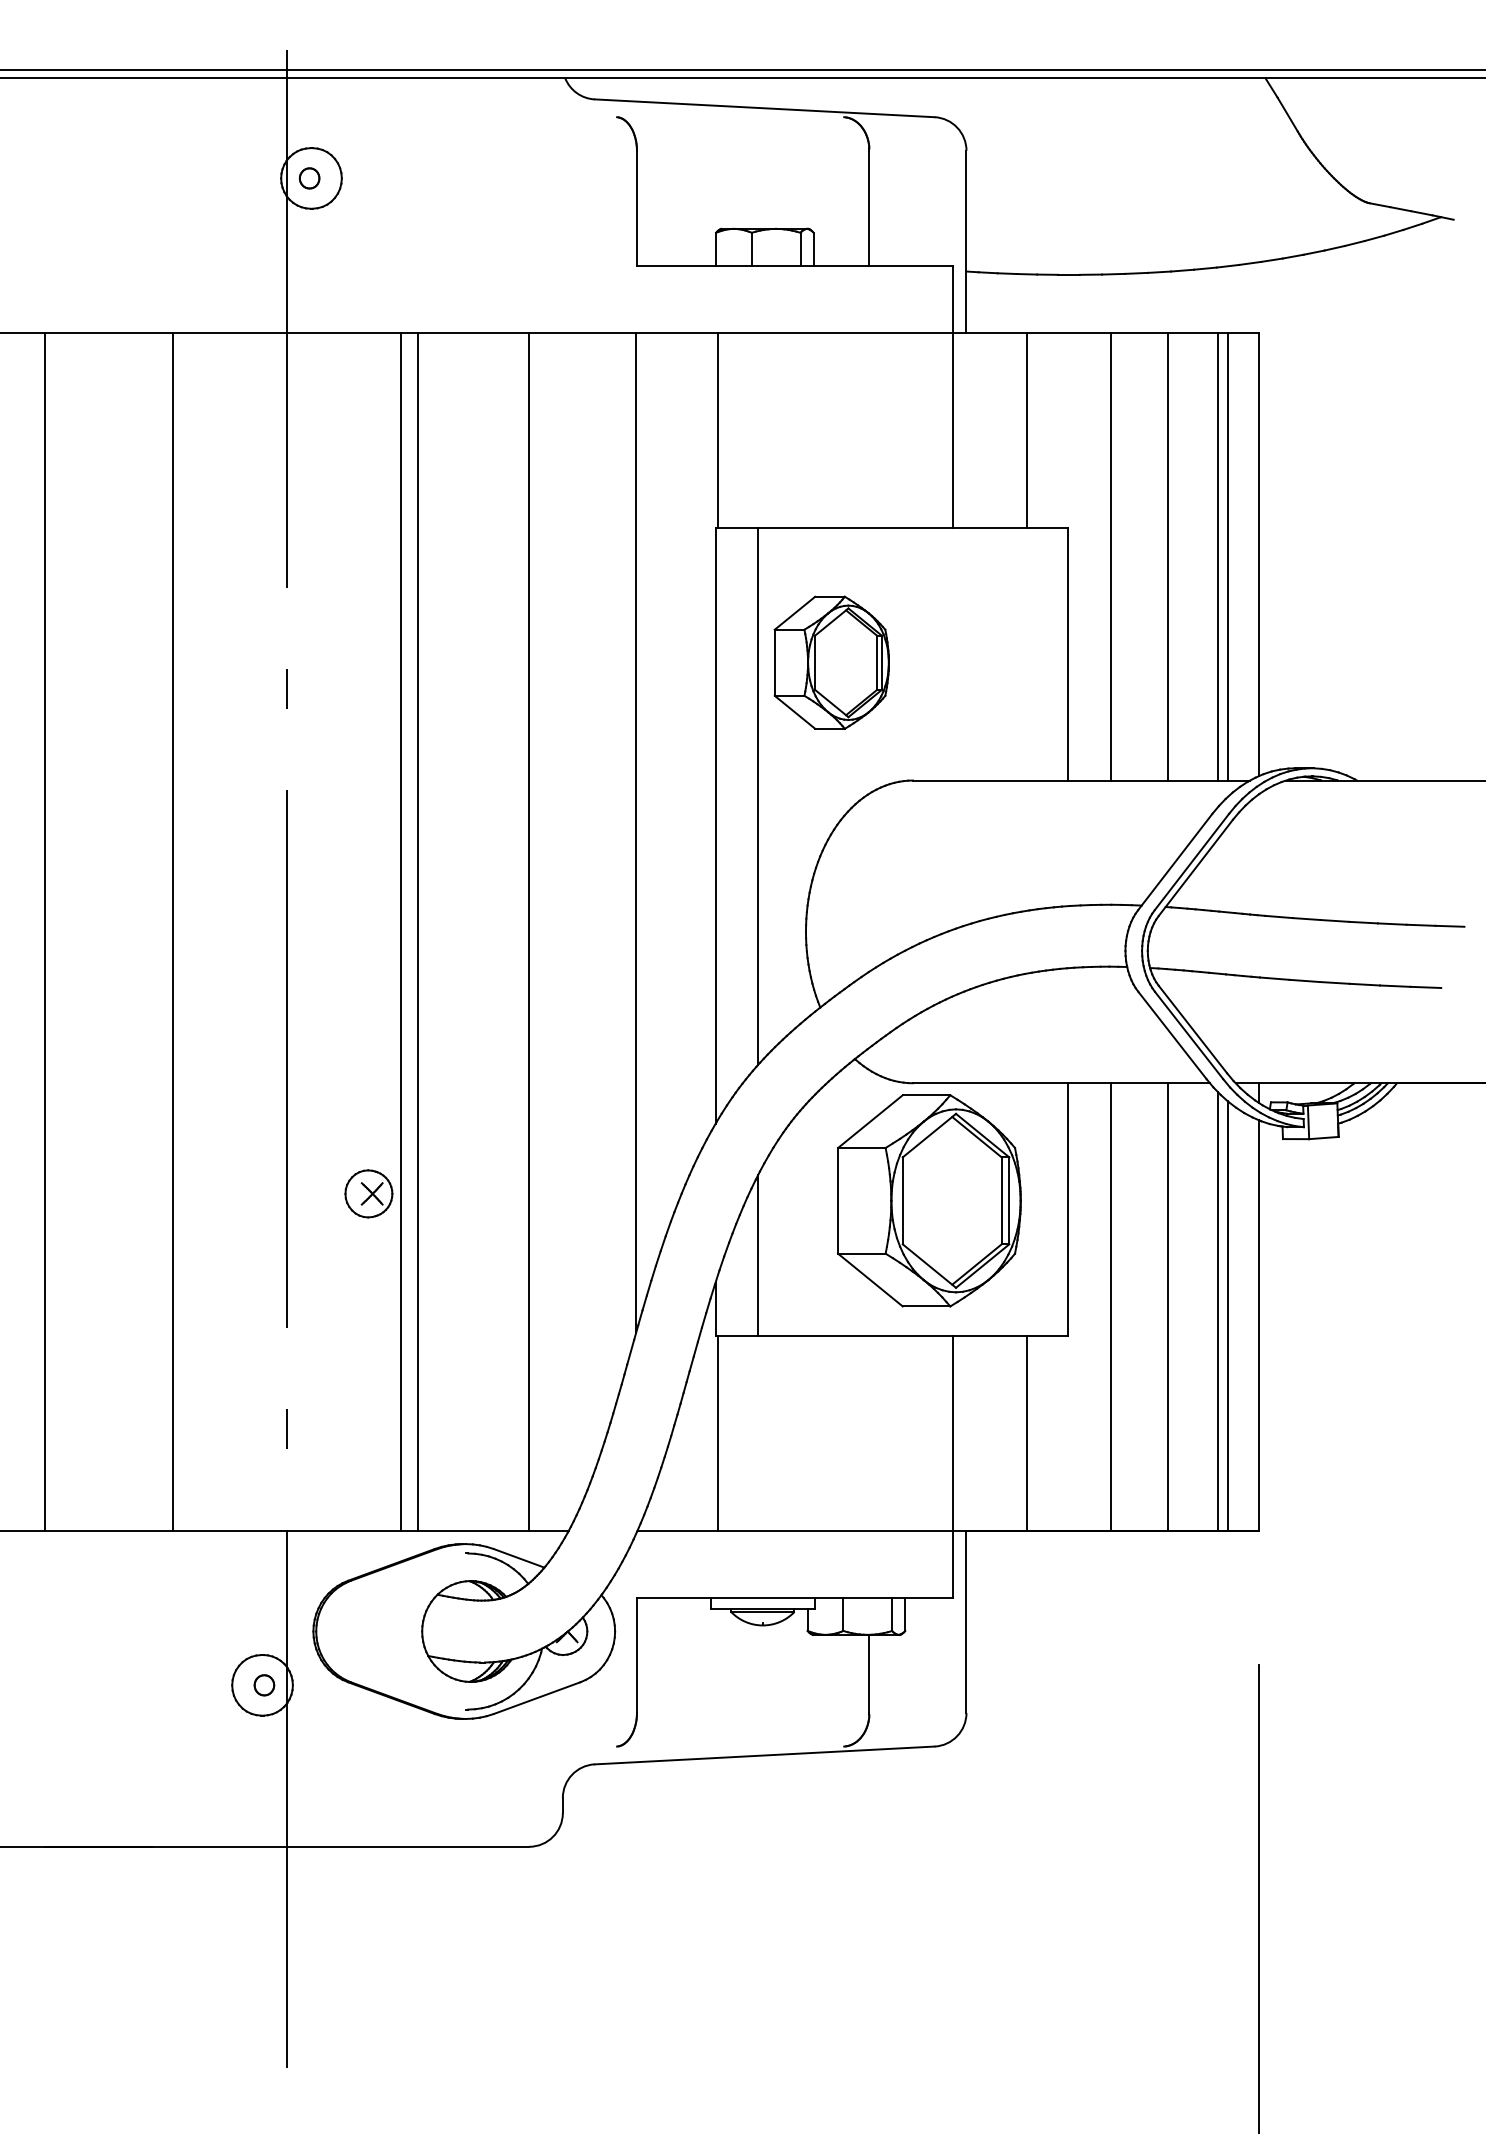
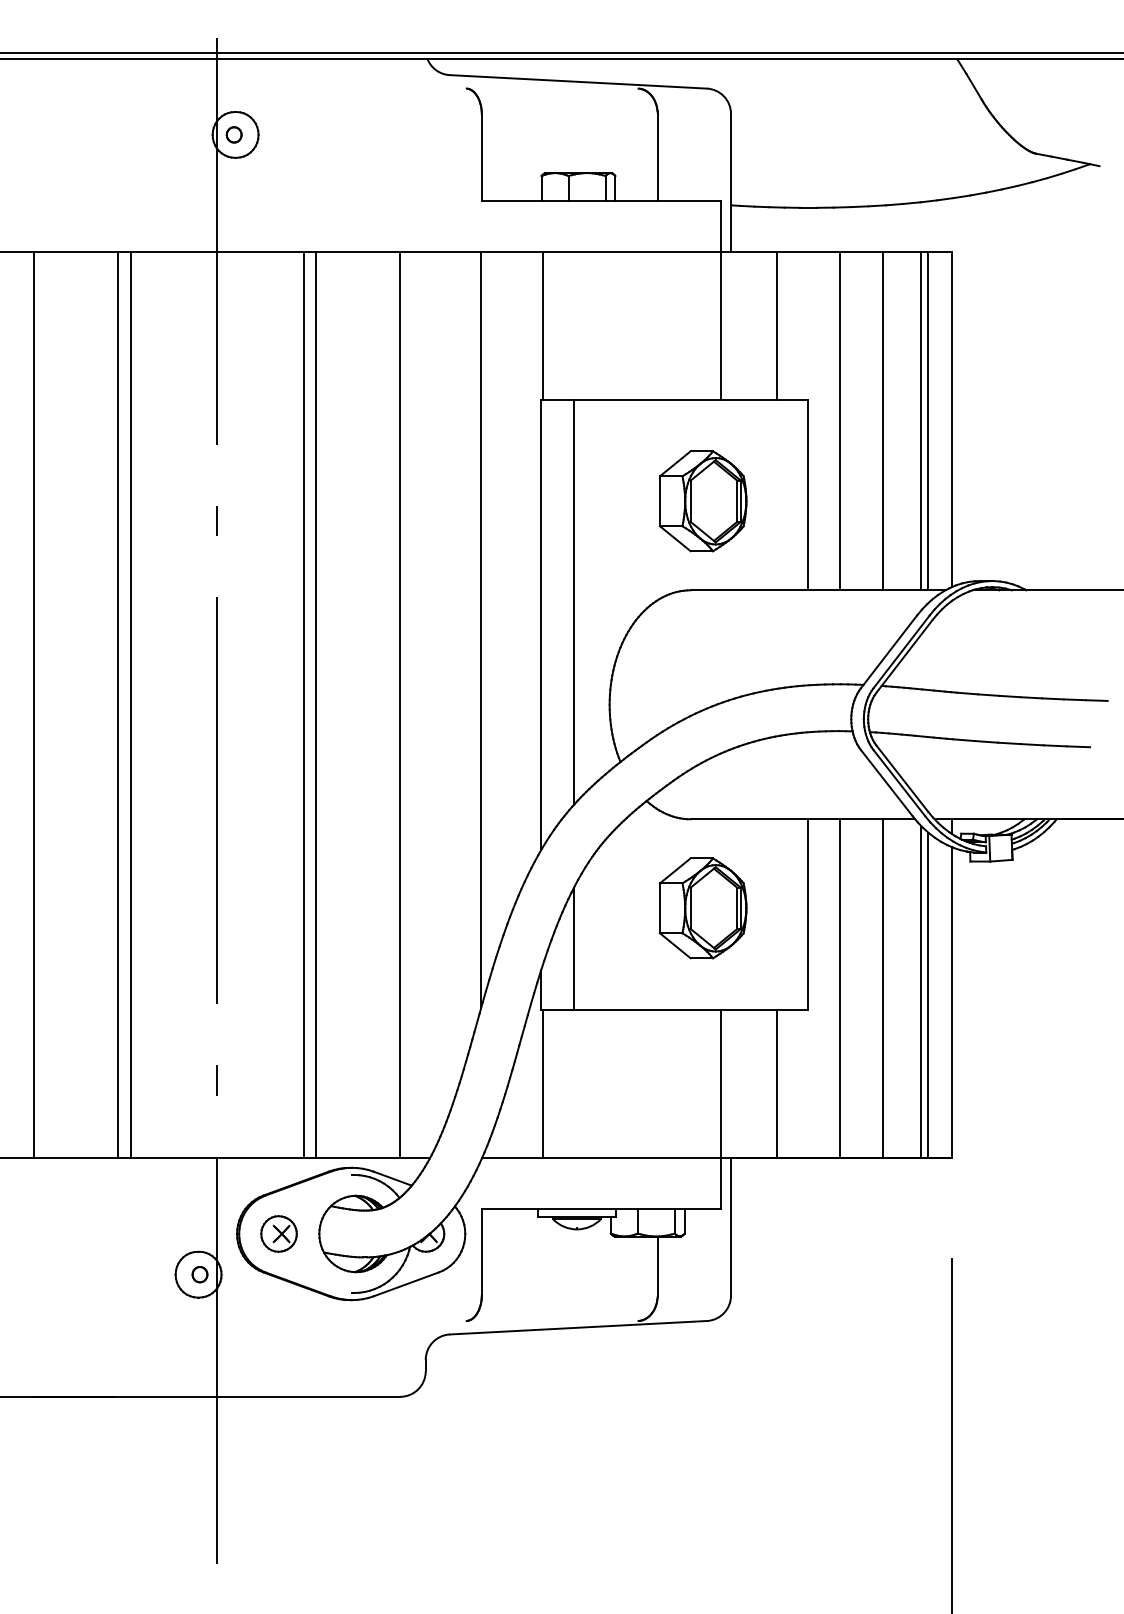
part: (832, 663) -> (703, 501), moved
line: (155, 931) -> (117, 704), added
part: (368, 1193) -> (278, 1233), moved
part: (930, 1201) -> (703, 908), size x0.62

